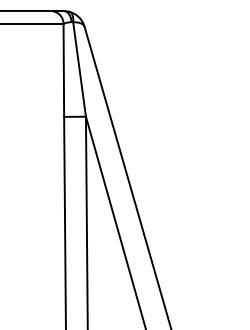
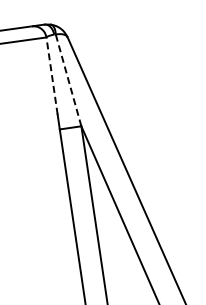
line: (63, 62) -> (51, 75), solid -> dashed
line: (79, 69) -> (68, 80), solid -> dashed

